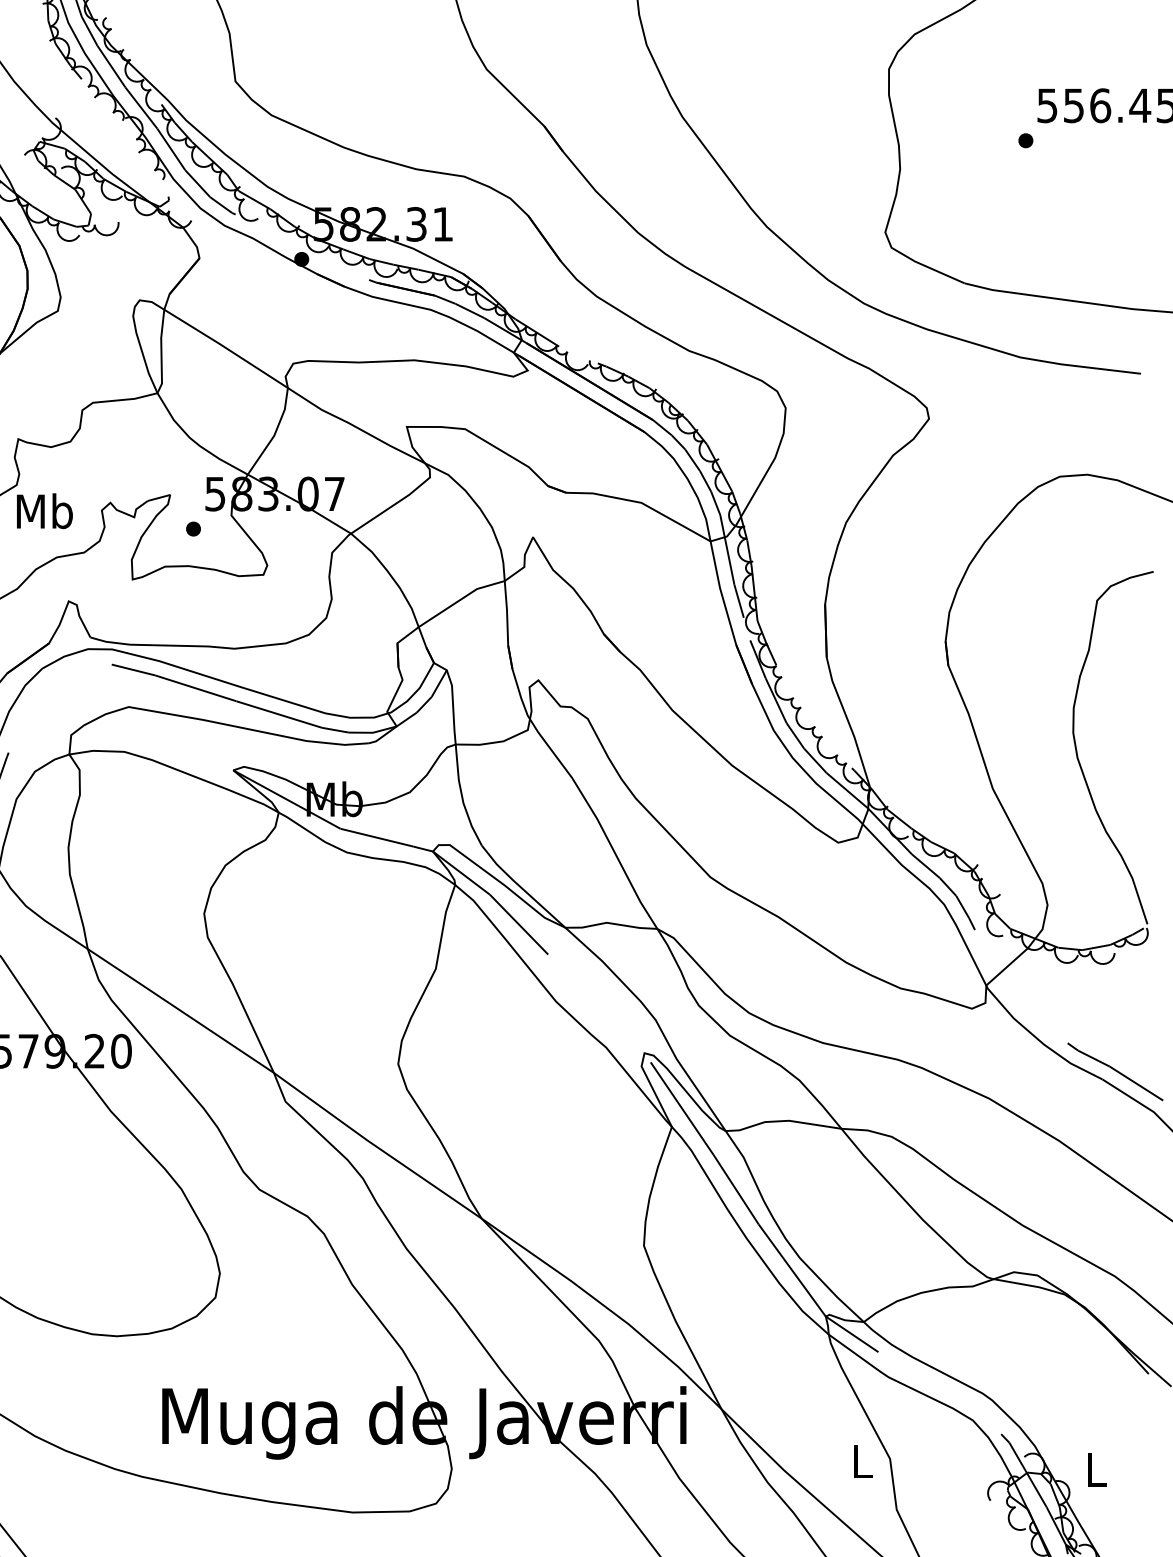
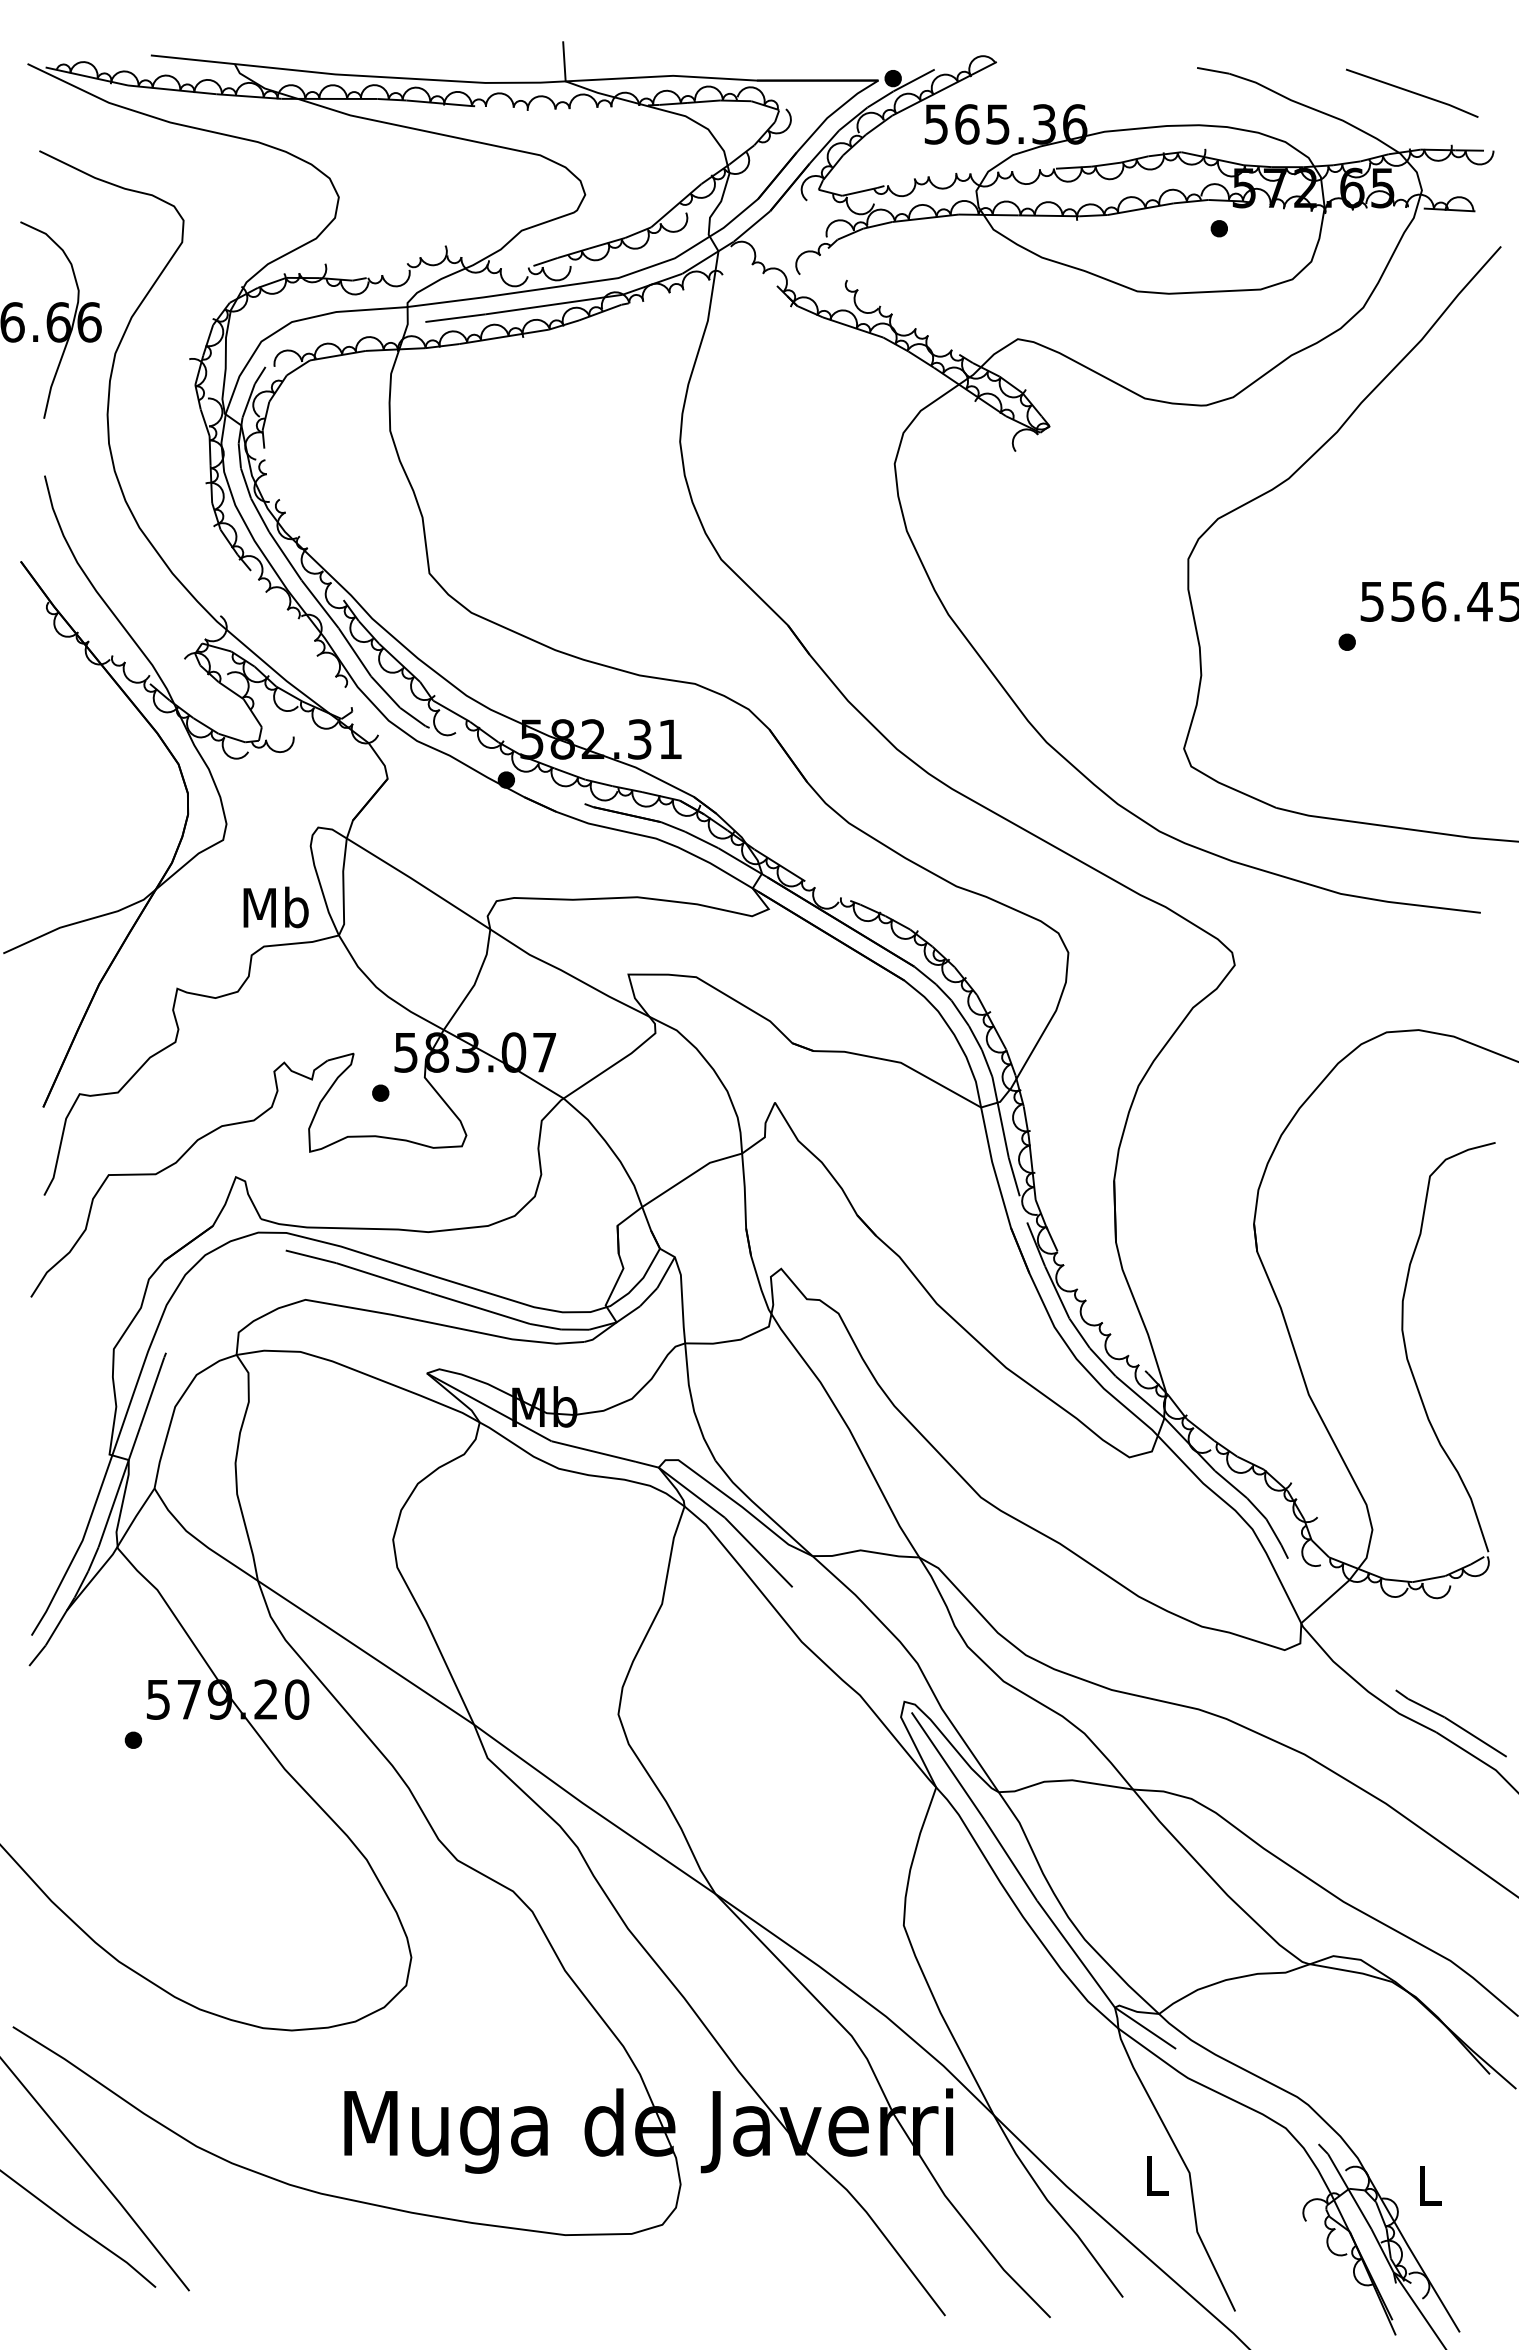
text: (44, 511) -> (275, 907), moved

